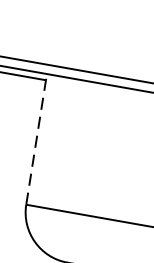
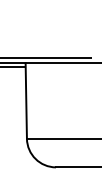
line: (37, 138) -> (26, 100), dashed -> solid

